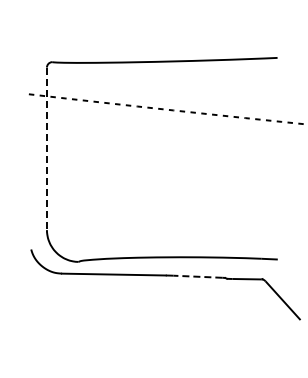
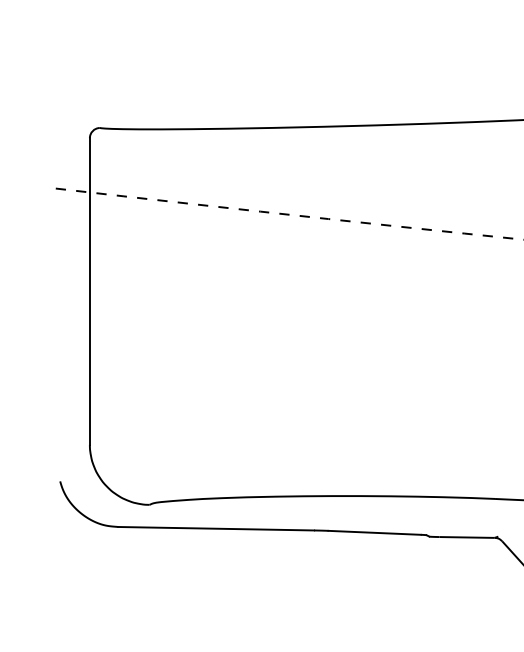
line: (46, 149) -> (89, 292), dashed -> solid
line: (197, 276) -> (373, 532), dashed -> solid

